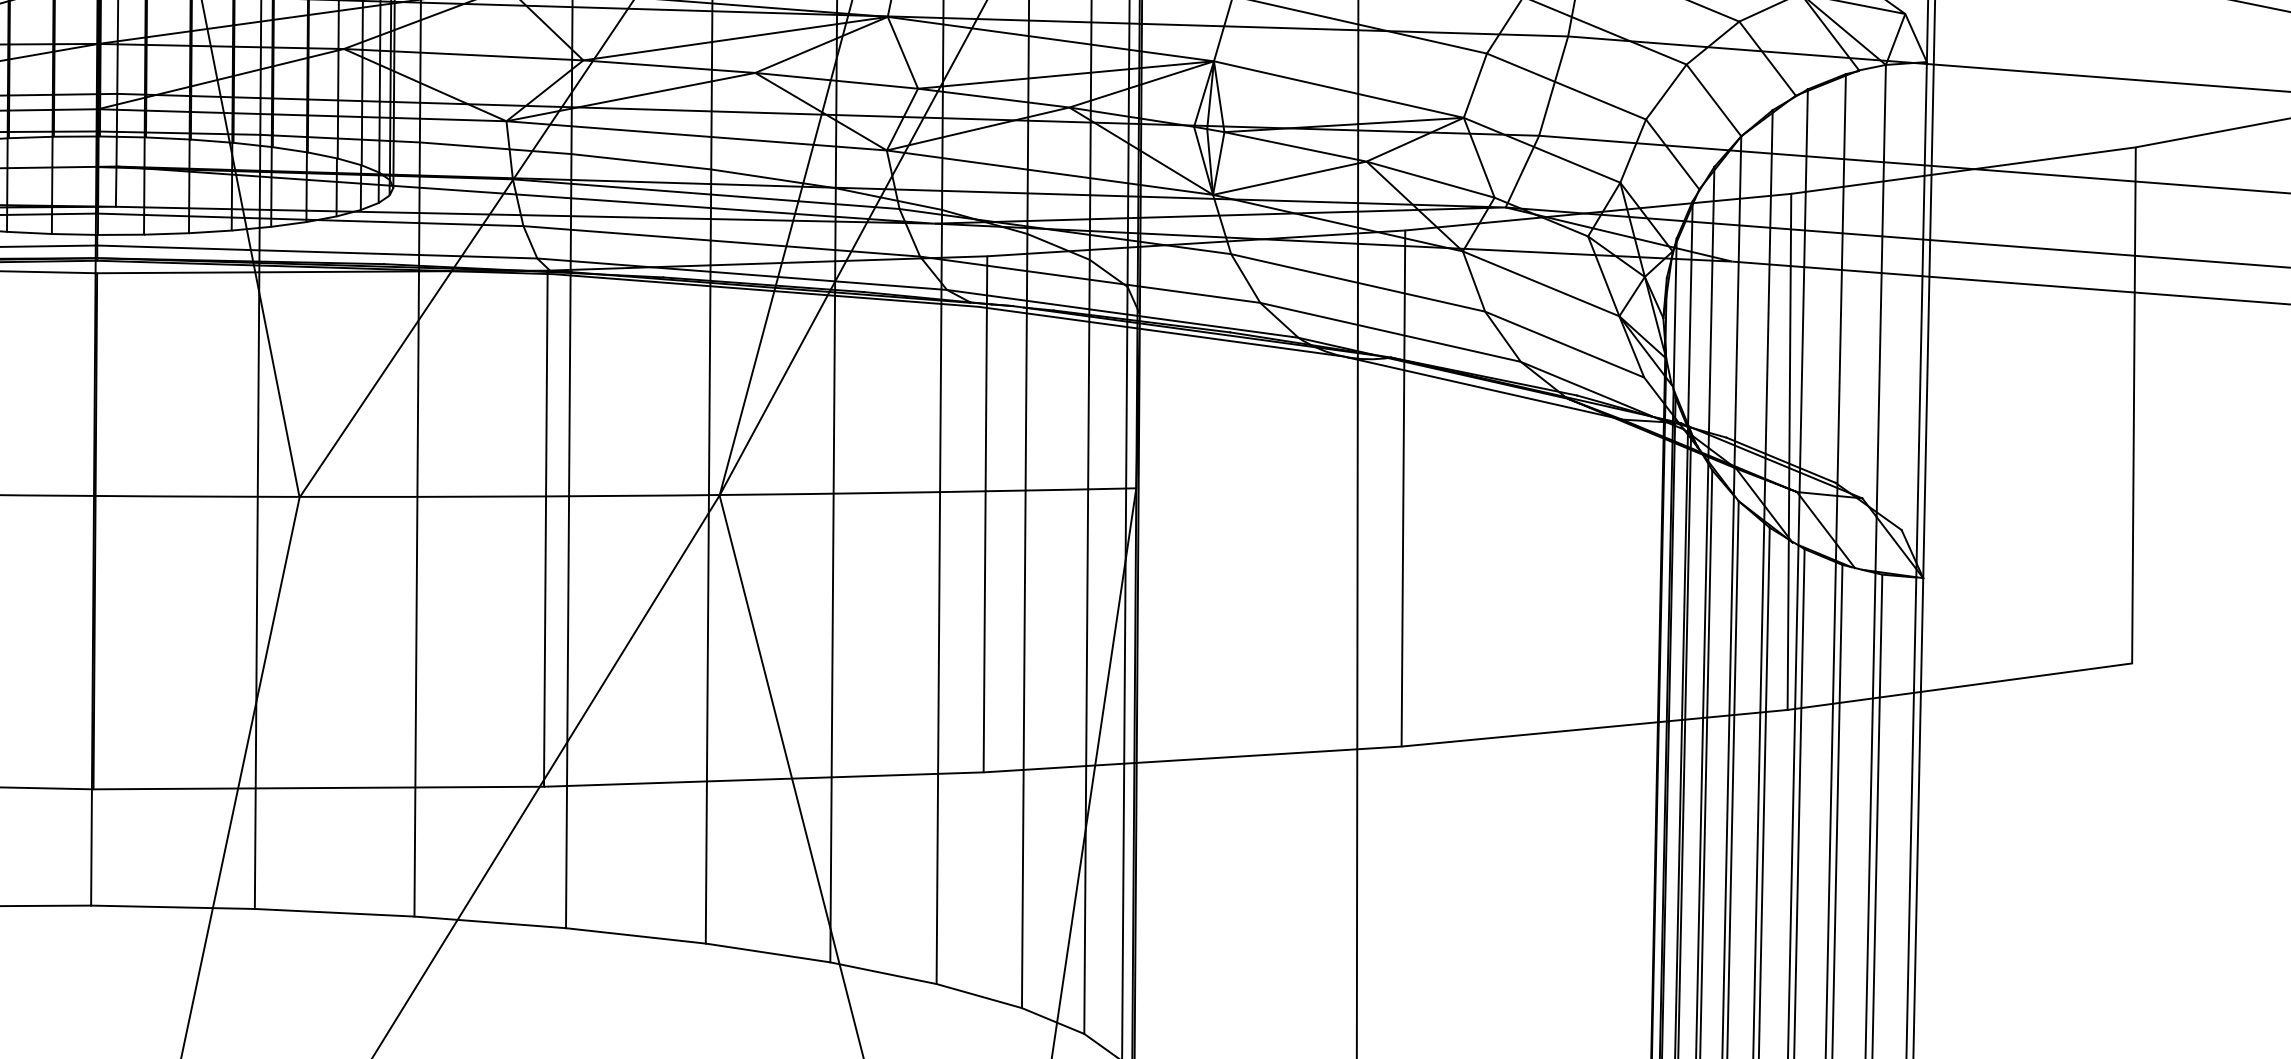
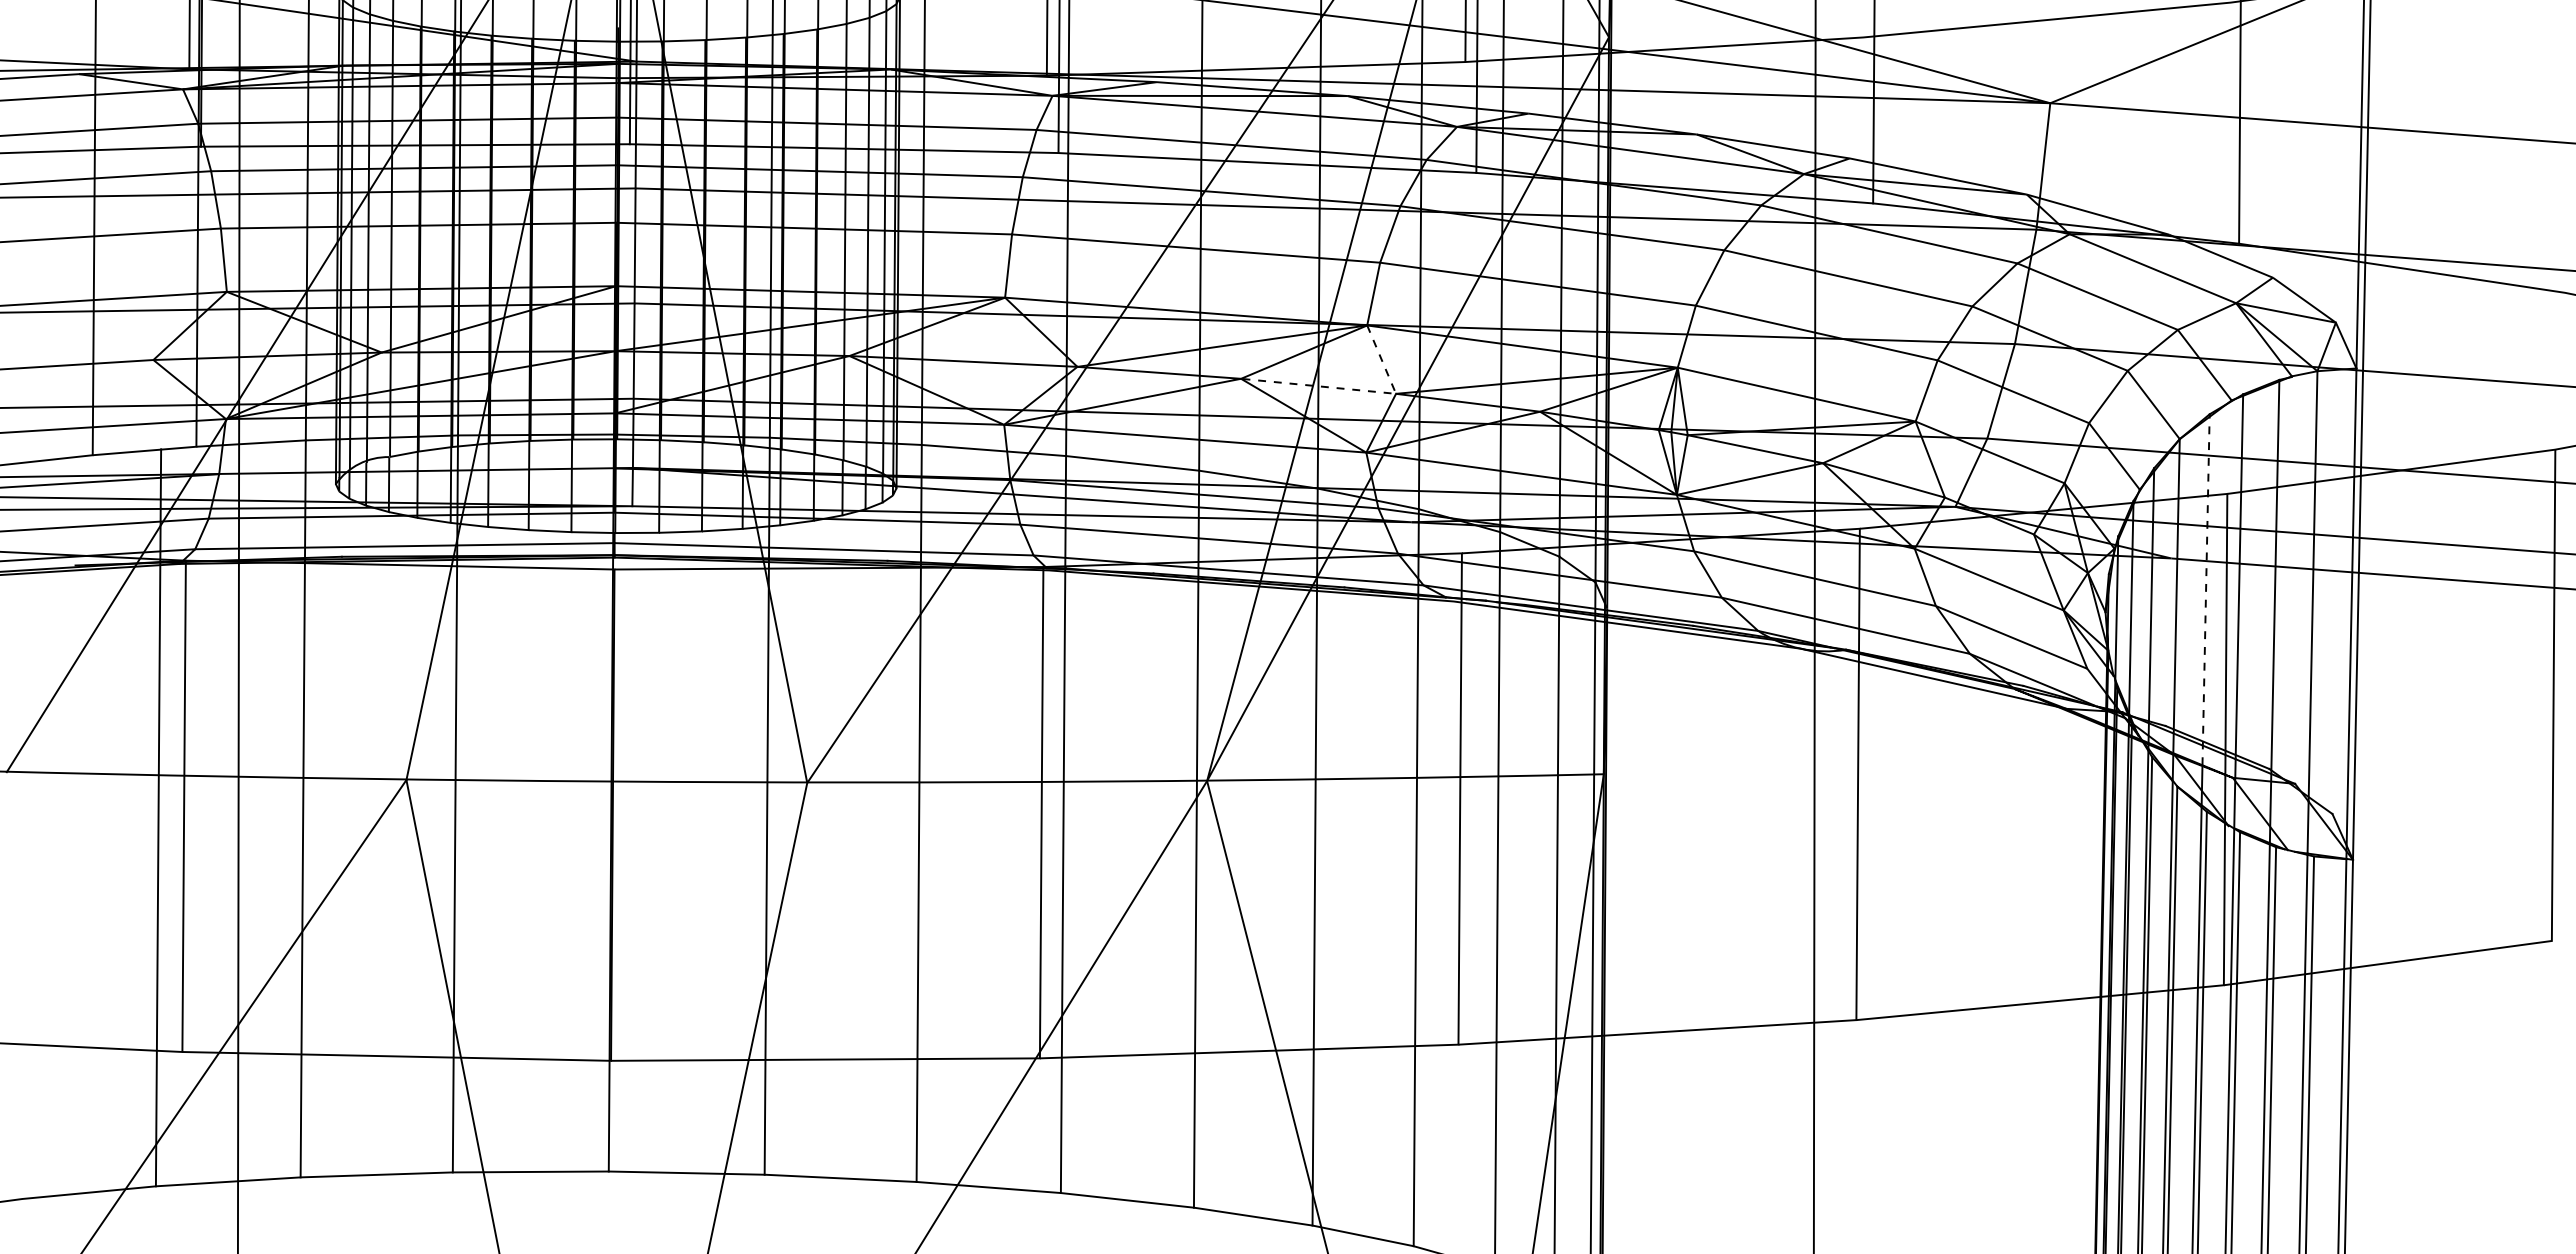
line: (876, 84) -> (1356, 389), solid -> dashed
line: (1769, 294) -> (2206, 589), solid -> dashed

